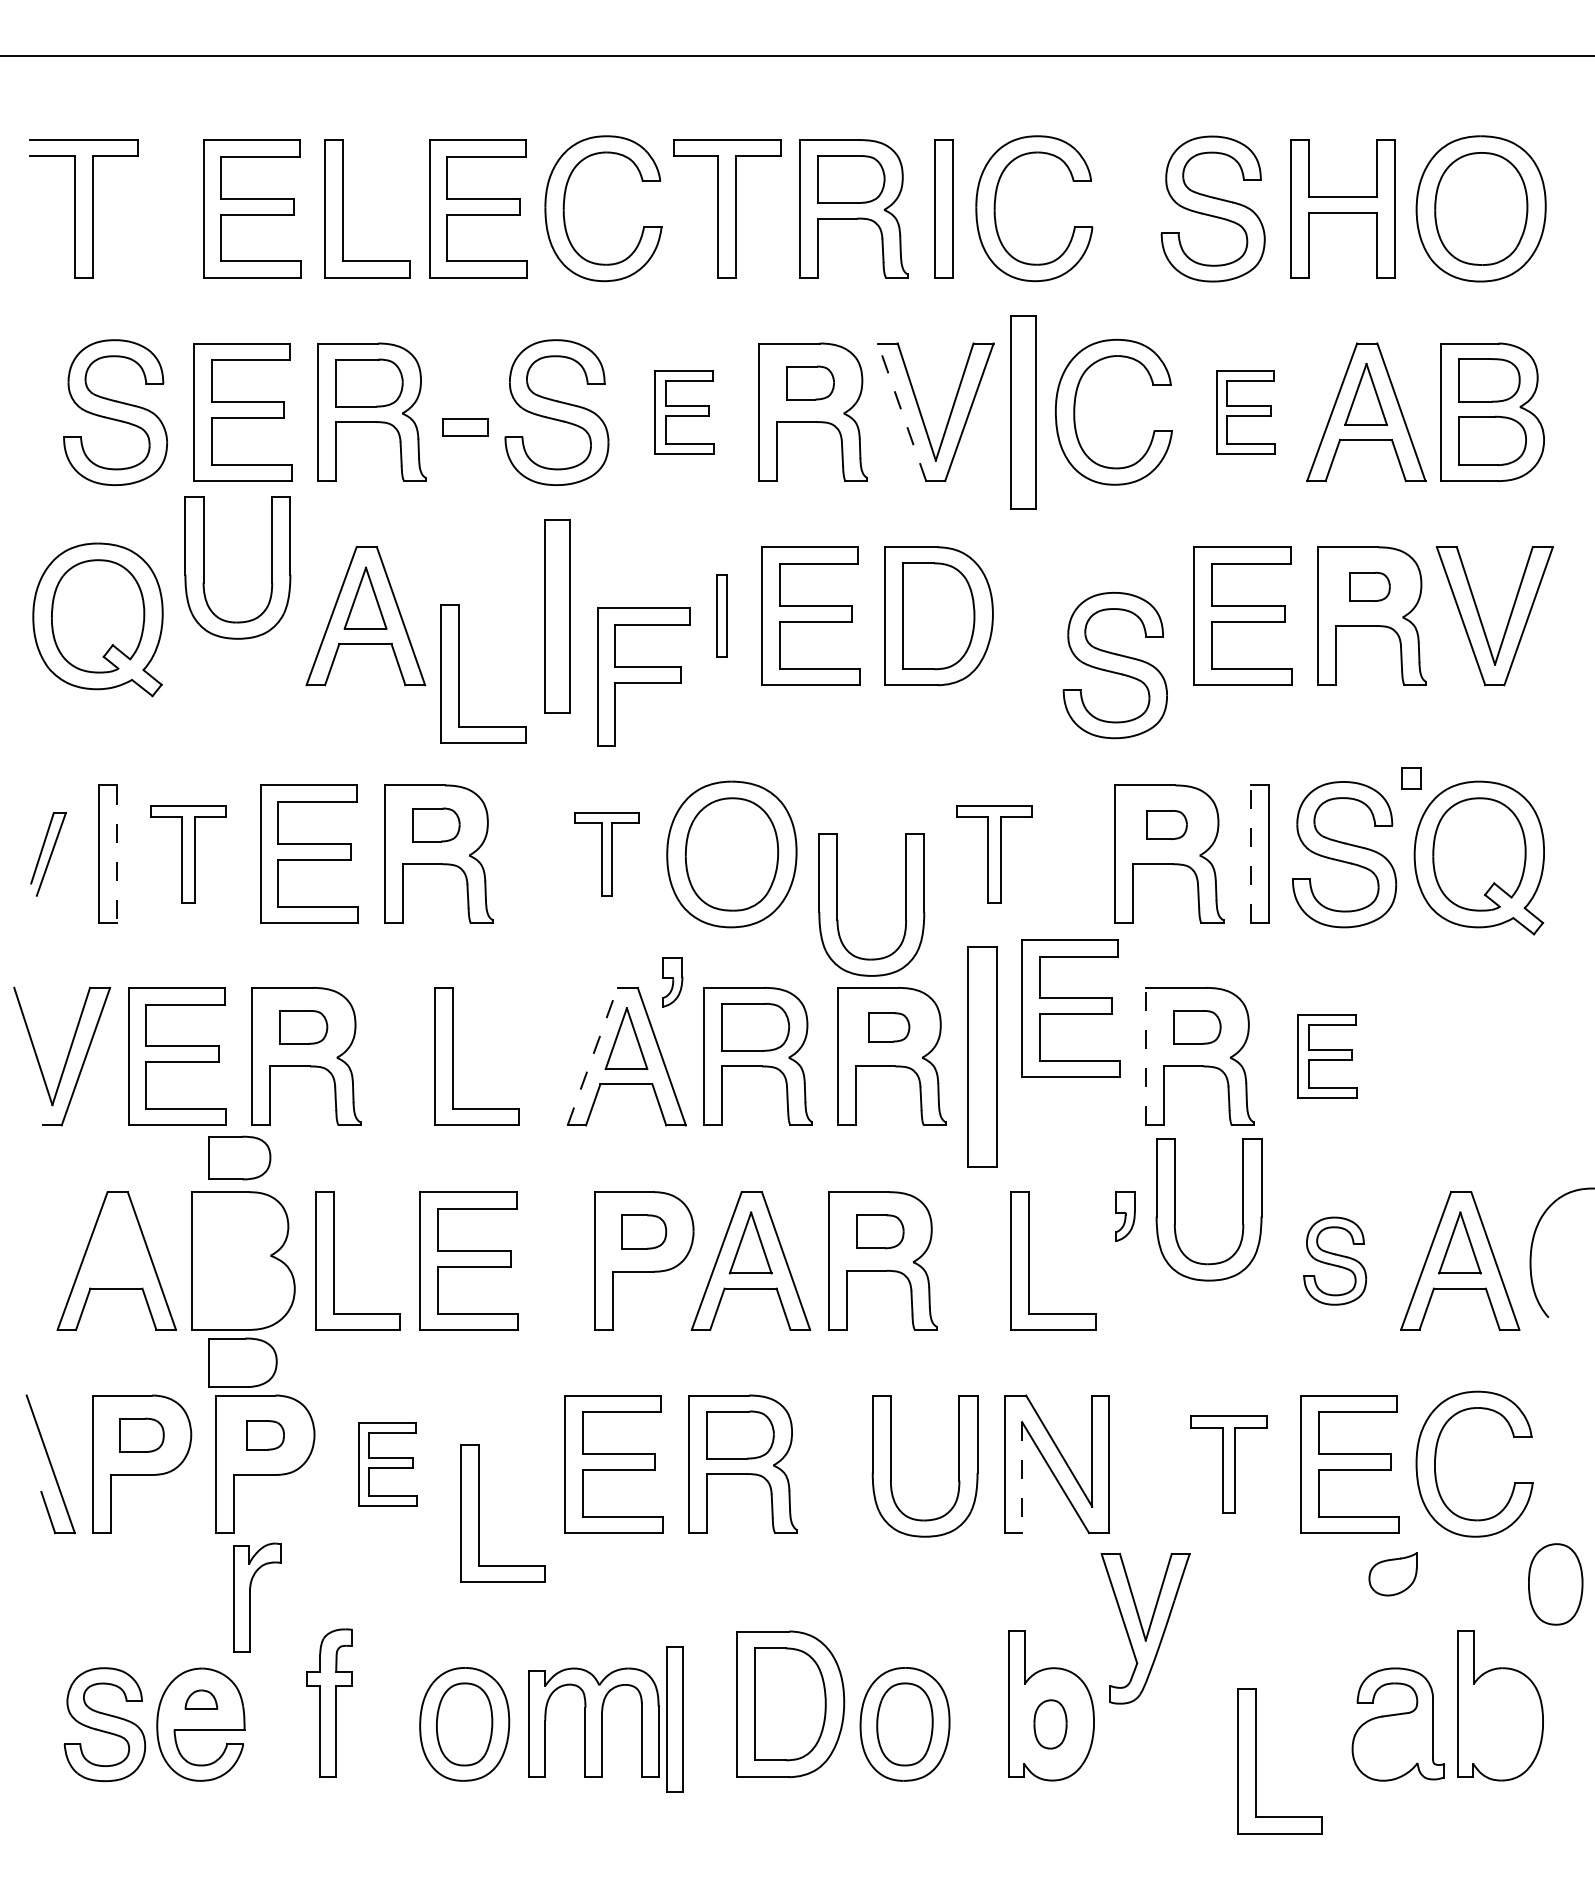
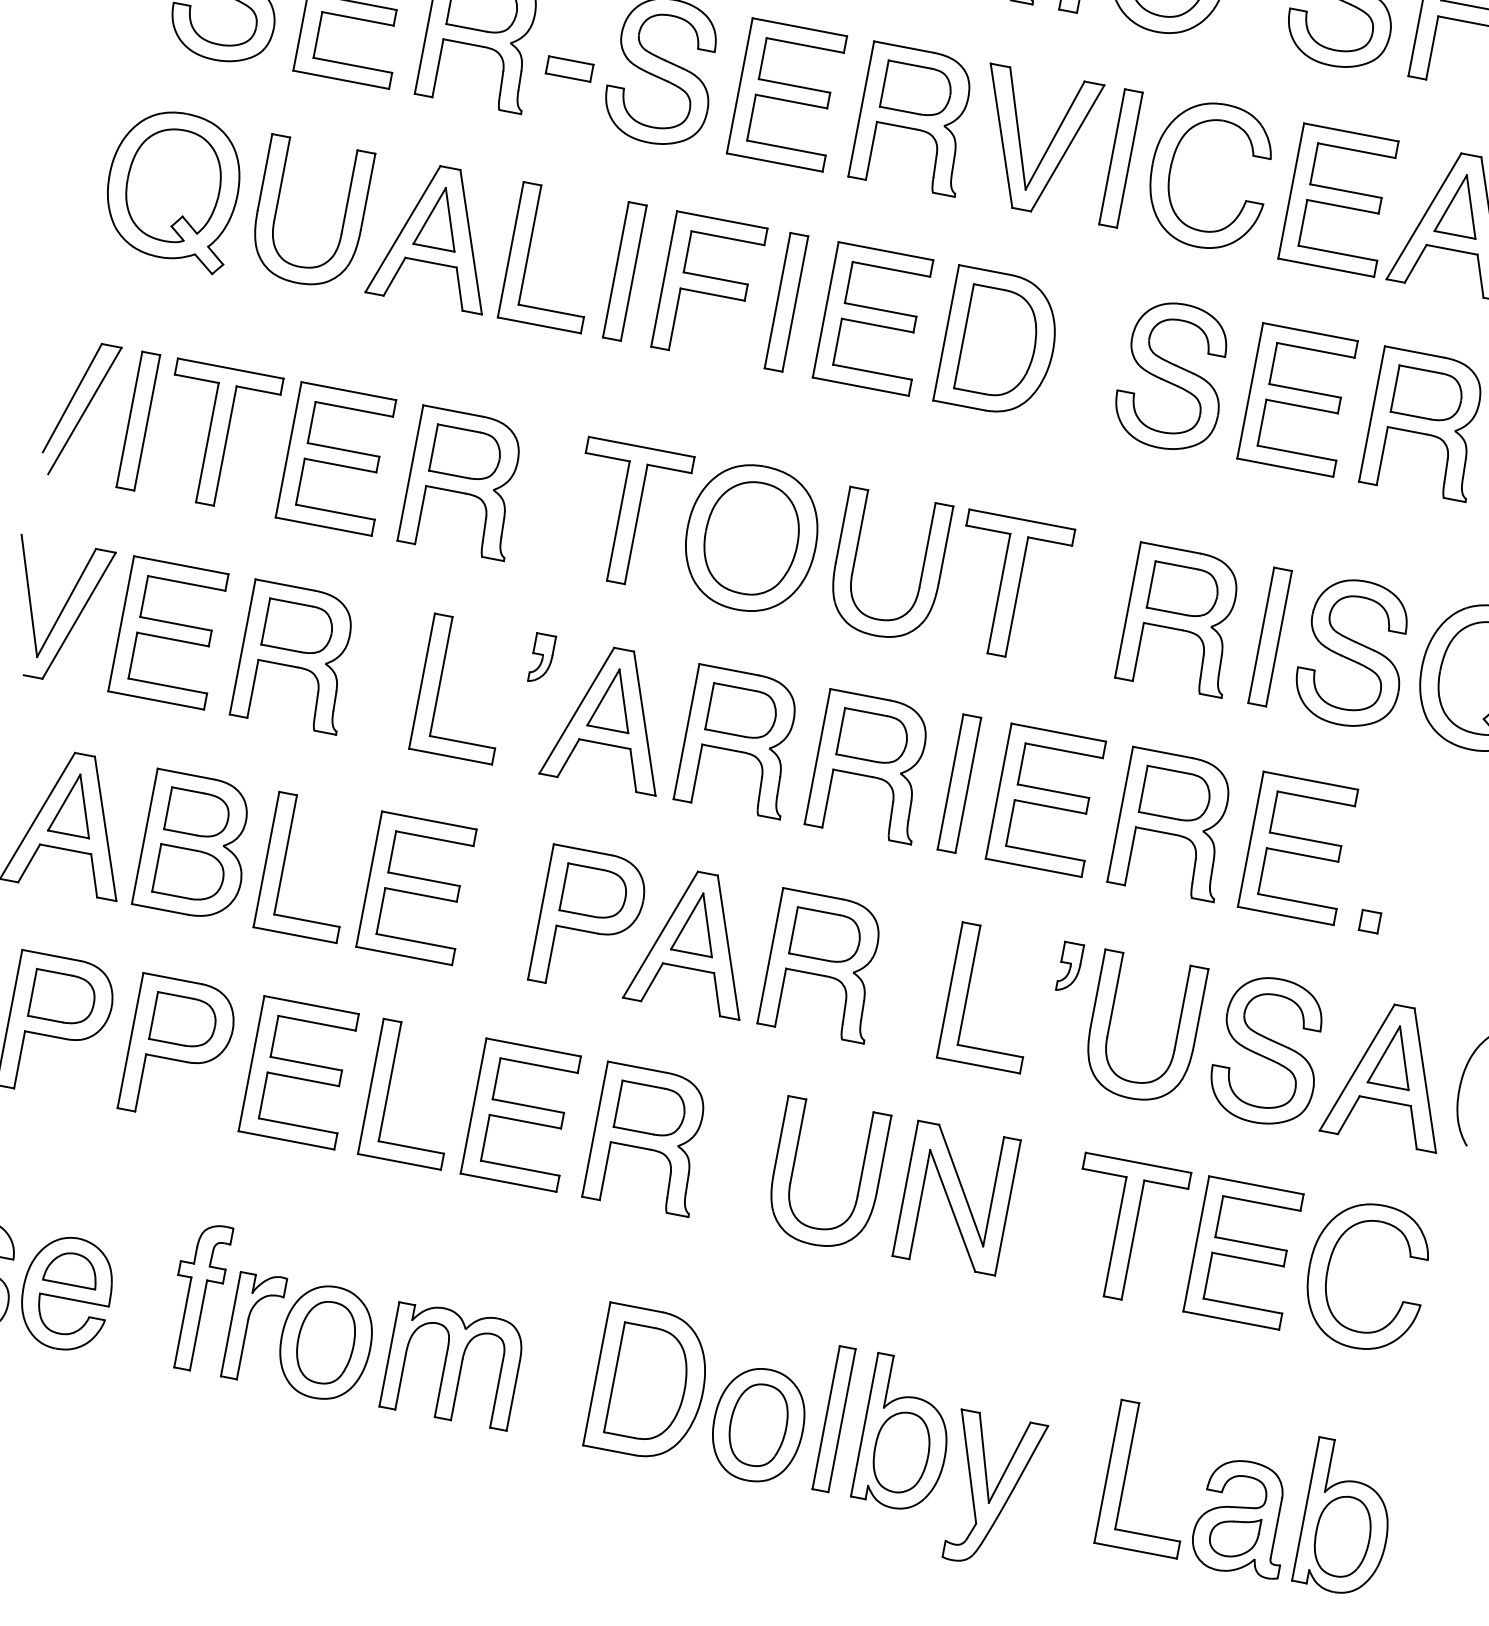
part: (810, 382) -> (917, 89), size x1.43
part: (684, 412) -> (787, 95), size x1.67
line: (902, 412) -> (1001, 136), dashed -> solid
part: (1023, 412) -> (1120, 158), size x0.71
part: (1245, 412) -> (1338, 200), size x1.67
part: (204, 567) -> (277, 206), moved
part: (1369, 586) -> (1428, 394), size x1.67
part: (557, 615) -> (624, 270), size x0.71
part: (721, 615) -> (786, 301), size x1.67
part: (1114, 665) -> (1171, 376), moved
part: (459, 673) -> (528, 252), moved
part: (643, 676) -> (709, 286), moved
part: (1411, 778) -> (1370, 921), moved
part: (436, 824) -> (466, 453), size x1.43
part: (1166, 824) -> (1184, 590), size x1.67
part: (188, 853) -> (217, 435), size x1.43
part: (606, 853) -> (628, 513), size x1.67
part: (994, 853) -> (1009, 586), size x1.43
part: (48, 854) -> (80, 410), size x1.67
line: (116, 854) -> (147, 422), dashed -> solid
line: (1250, 854) -> (1260, 635), dashed -> solid
part: (837, 904) -> (855, 558), moved
part: (672, 982) -> (541, 659), moved
part: (1070, 1008) -> (1046, 800), moved
part: (303, 1027) -> (298, 627), size x1.43
part: (889, 1027) -> (873, 737), size x1.67
part: (1197, 1027) -> (1176, 795), size x1.43
line: (592, 1056) -> (576, 710), dashed -> solid
part: (981, 1056) -> (958, 783), size x0.62
line: (1145, 1056) -> (1119, 814), dashed -> solid
part: (1327, 1056) -> (1298, 848), size x1.67
part: (239, 1157) -> (197, 813), moved
part: (1175, 1209) -> (1110, 1022), moved
part: (644, 1231) -> (595, 892), size x1.43
part: (880, 1231) -> (826, 936), size x1.43
part: (116, 1242) -> (74, 804), added
part: (1334, 1260) -> (1267, 1049), size x1.67
part: (242, 1362) -> (189, 873), moved
part: (141, 1435) -> (62, 998), size x1.43
part: (265, 1435) -> (184, 1021), size x1.67
part: (387, 1464) -> (298, 1072), size x1.67
part: (1228, 1464) -> (1125, 1230), size x1.43
line: (1022, 1477) -> (920, 1204), dashed -> solid
part: (479, 1513) -> (389, 1090), moved
part: (1392, 1574) -> (1233, 1536), moved
part: (1555, 1584) -> (1342, 1536), moved
part: (250, 1597) -> (247, 1325), moved
part: (1145, 1628) -> (990, 1490), moved
part: (201, 1699) -> (72, 1268), size x1.67
part: (674, 1719) -> (833, 1419), moved
part: (1050, 1724) -> (901, 1452), size x1.67
part: (1256, 1761) -> (1126, 1475), moved

